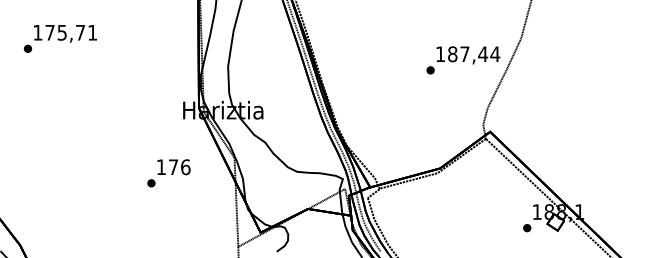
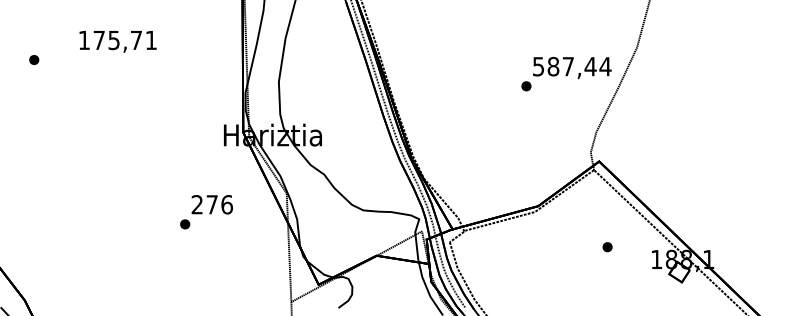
text: (65, 33) -> (117, 41), moved
text: (440, 54) -> (538, 66), 187,44 -> 587,44
text: (160, 167) -> (196, 204), 176 -> 276
part: (527, 228) -> (607, 247), moved

